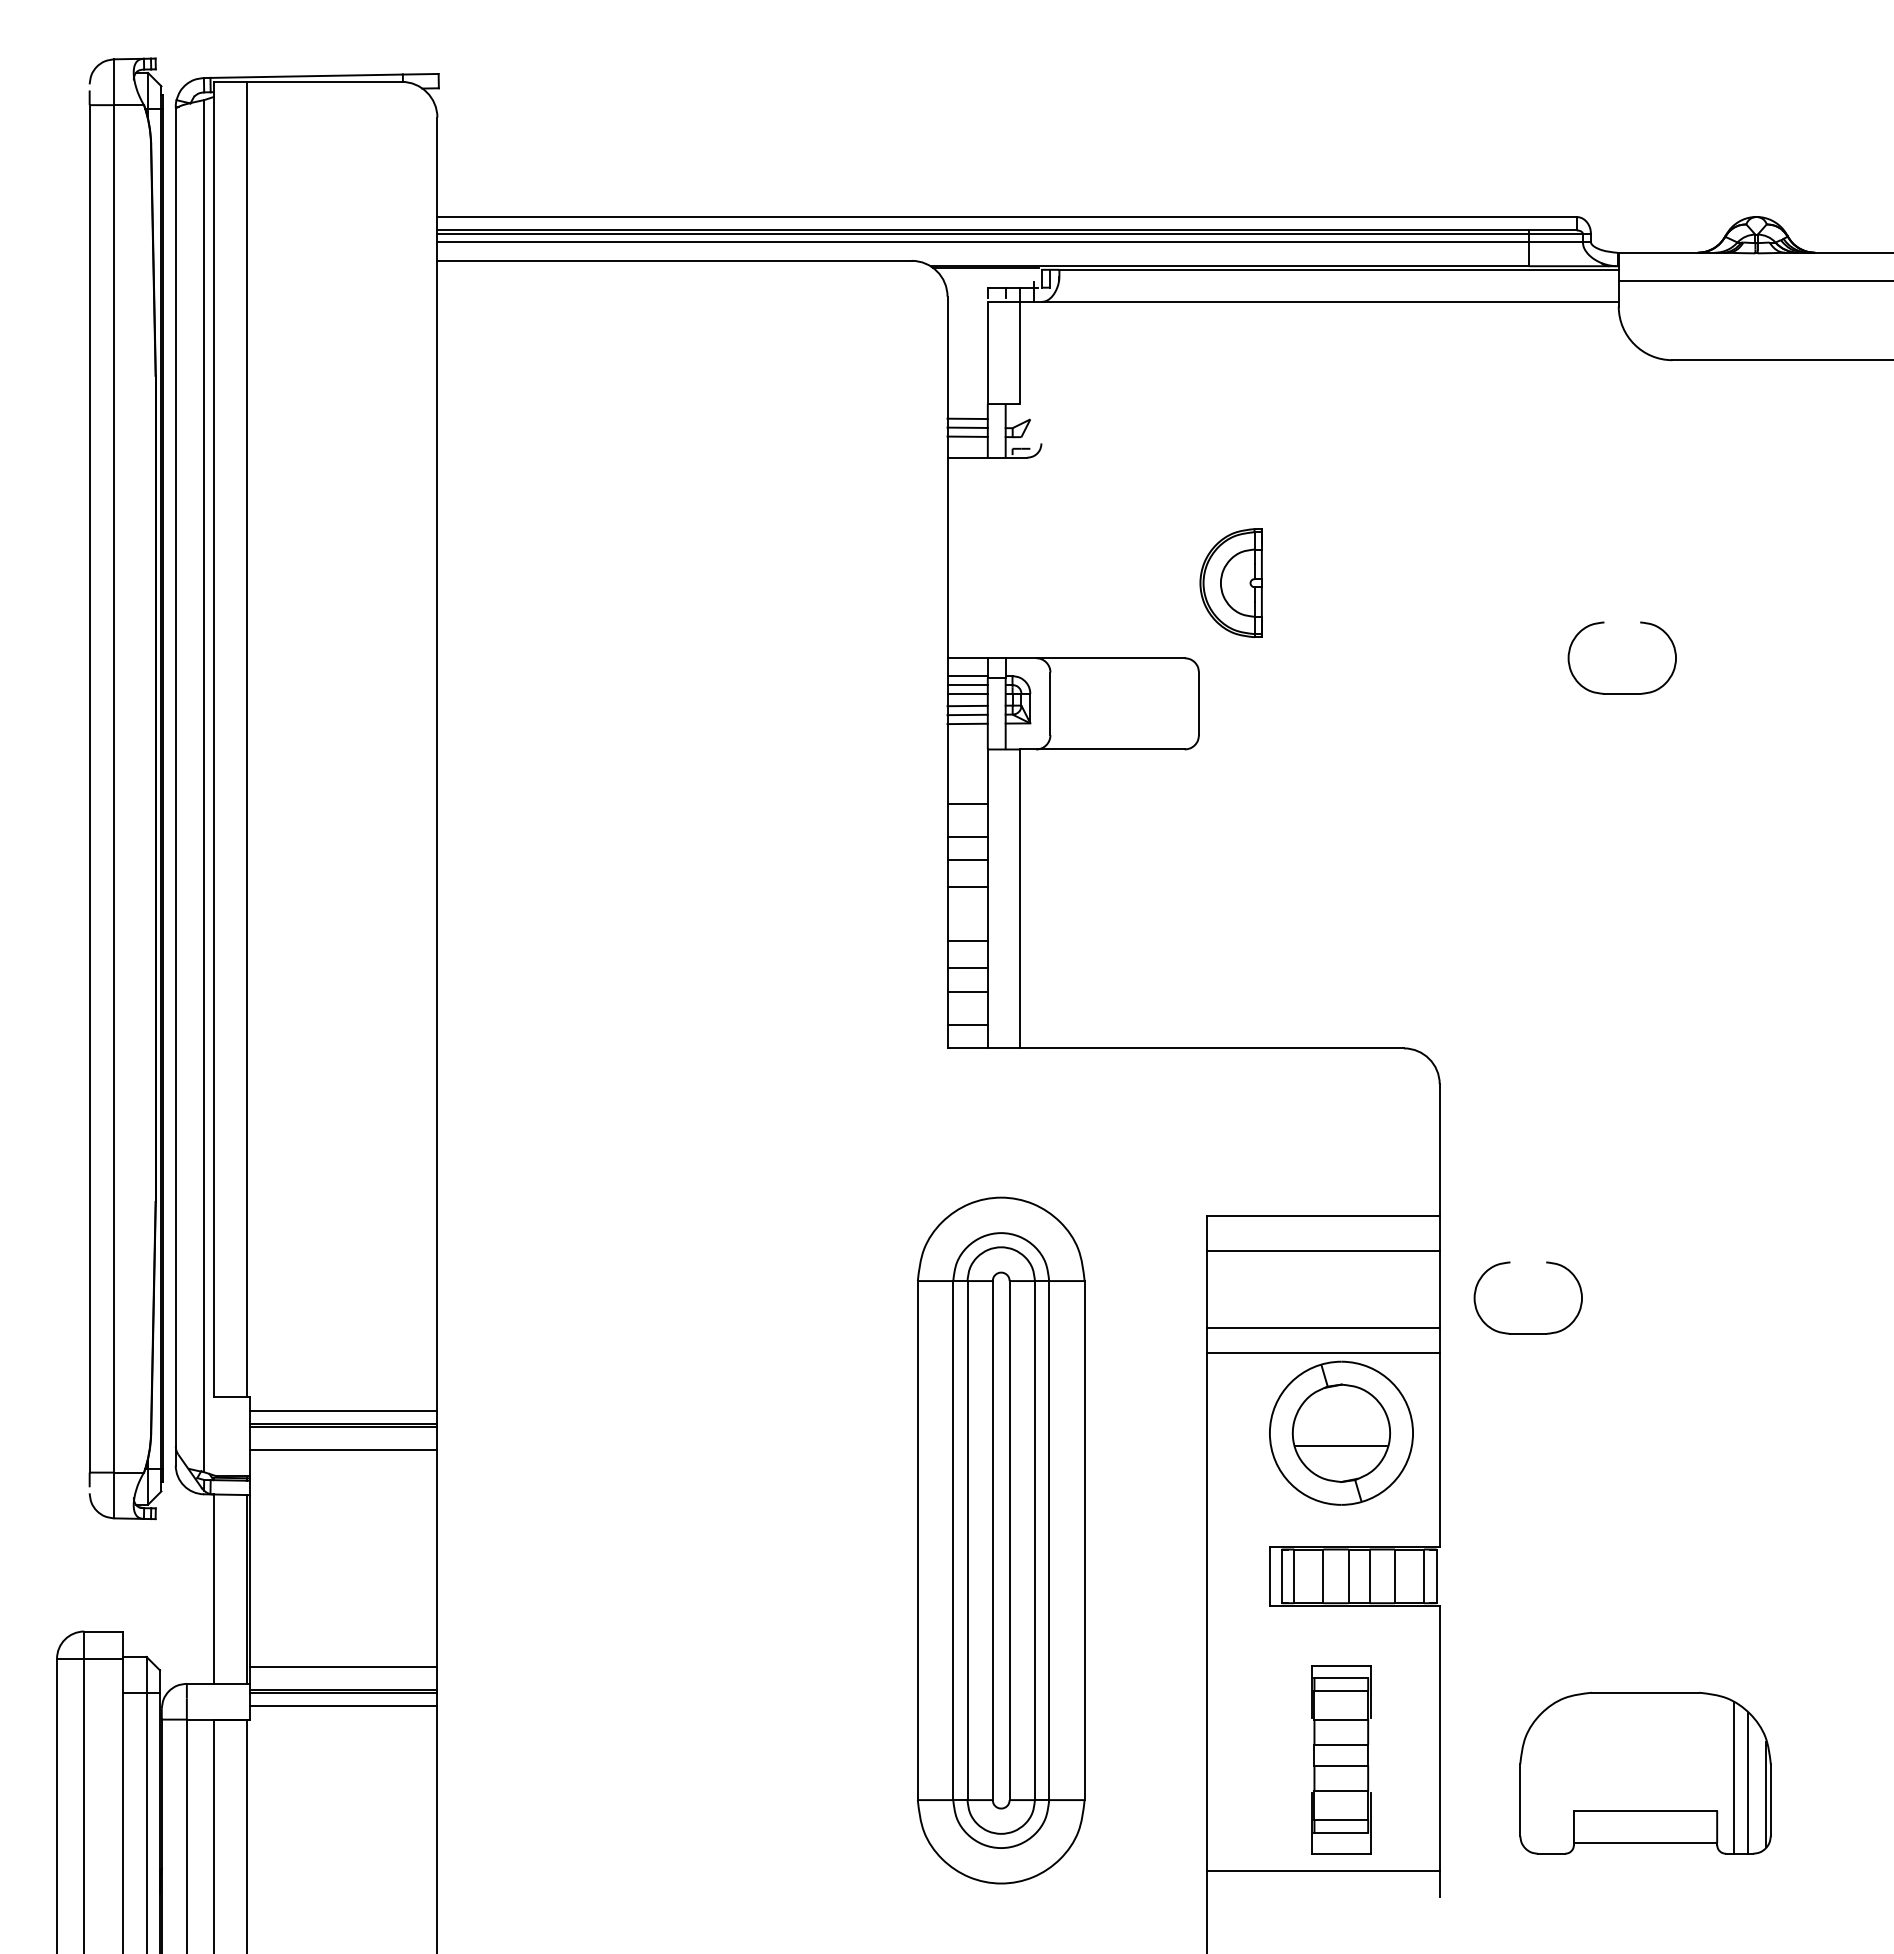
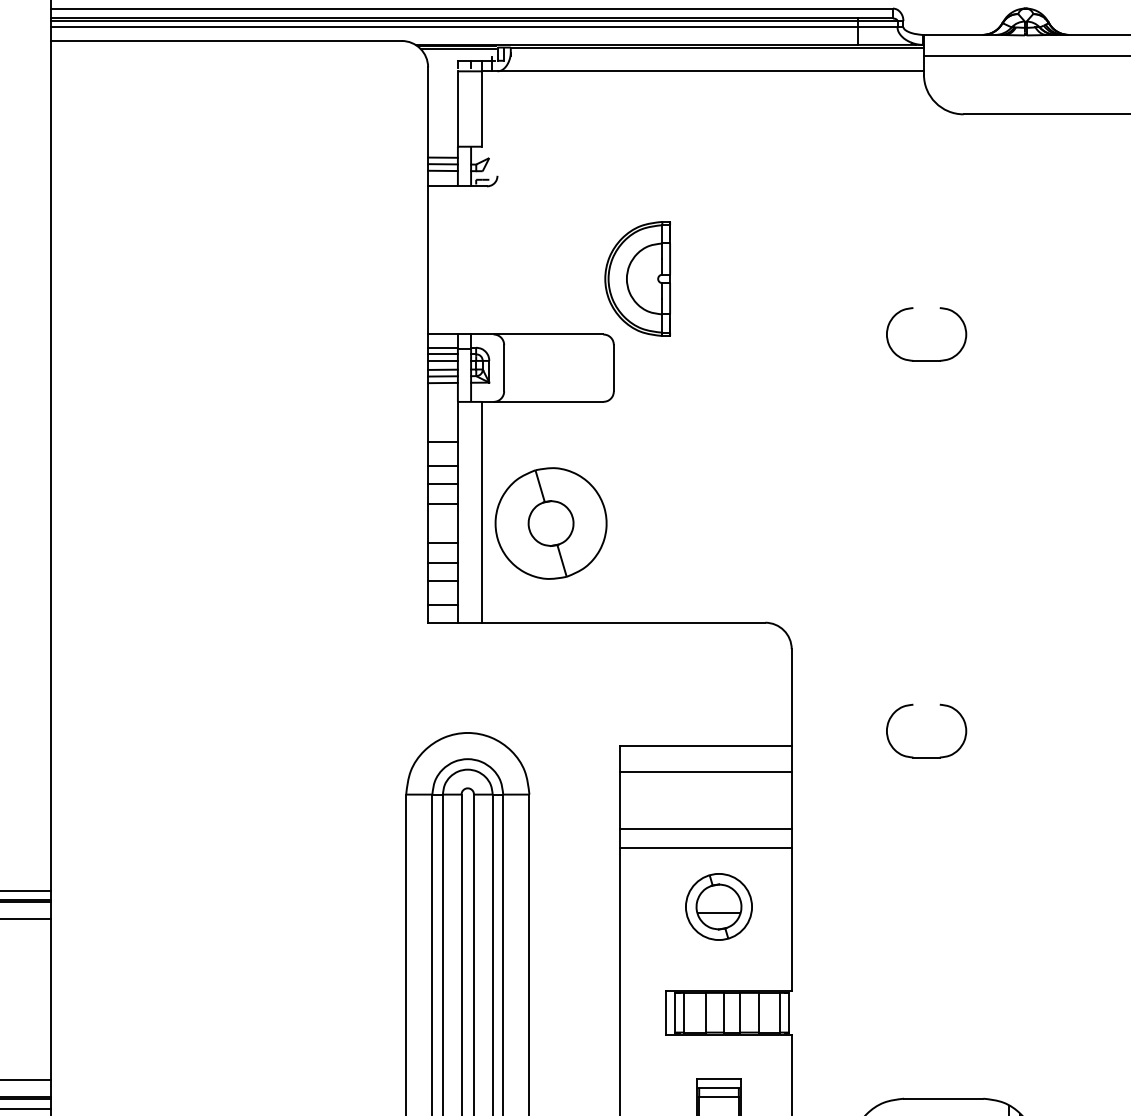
line: (987, 271) -> (457, 48), added
part: (1230, 583) -> (637, 279), size x1.43
part: (1113, 914) -> (550, 523), added
part: (1527, 1333) -> (926, 757), moved
part: (1340, 1432) -> (718, 906), size x0.62

